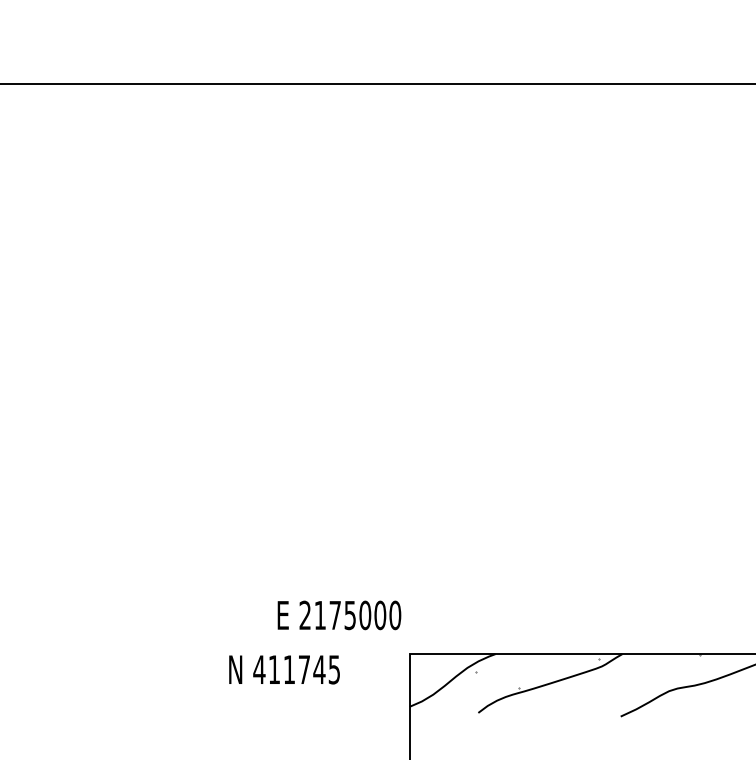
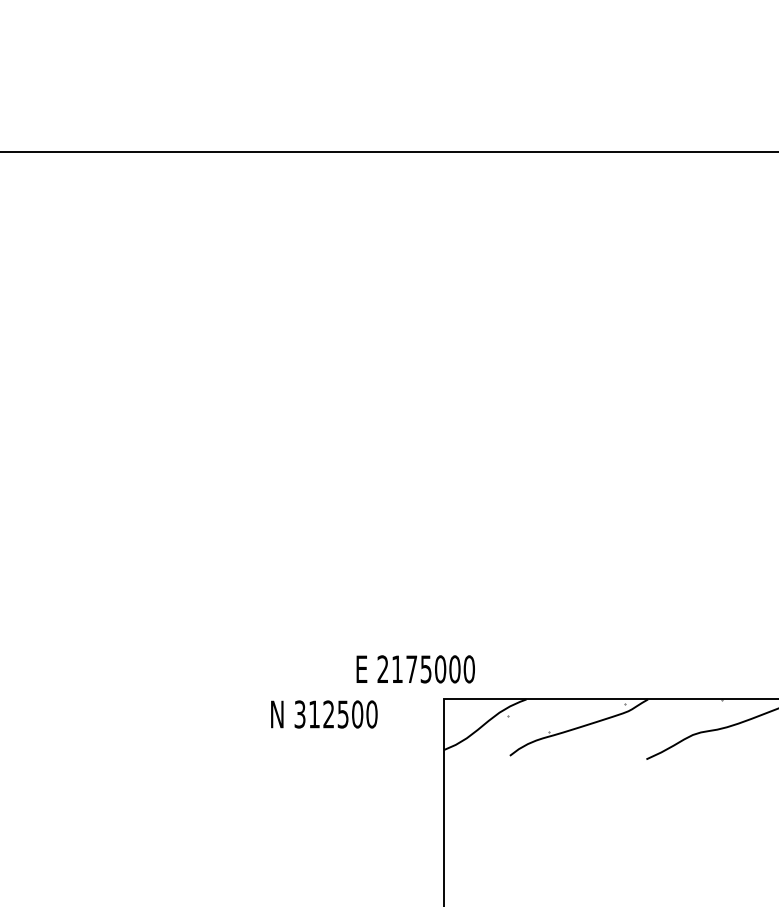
text: (339, 615) -> (415, 669), moved
text: (296, 669) -> (335, 714), 411745 -> 312500

